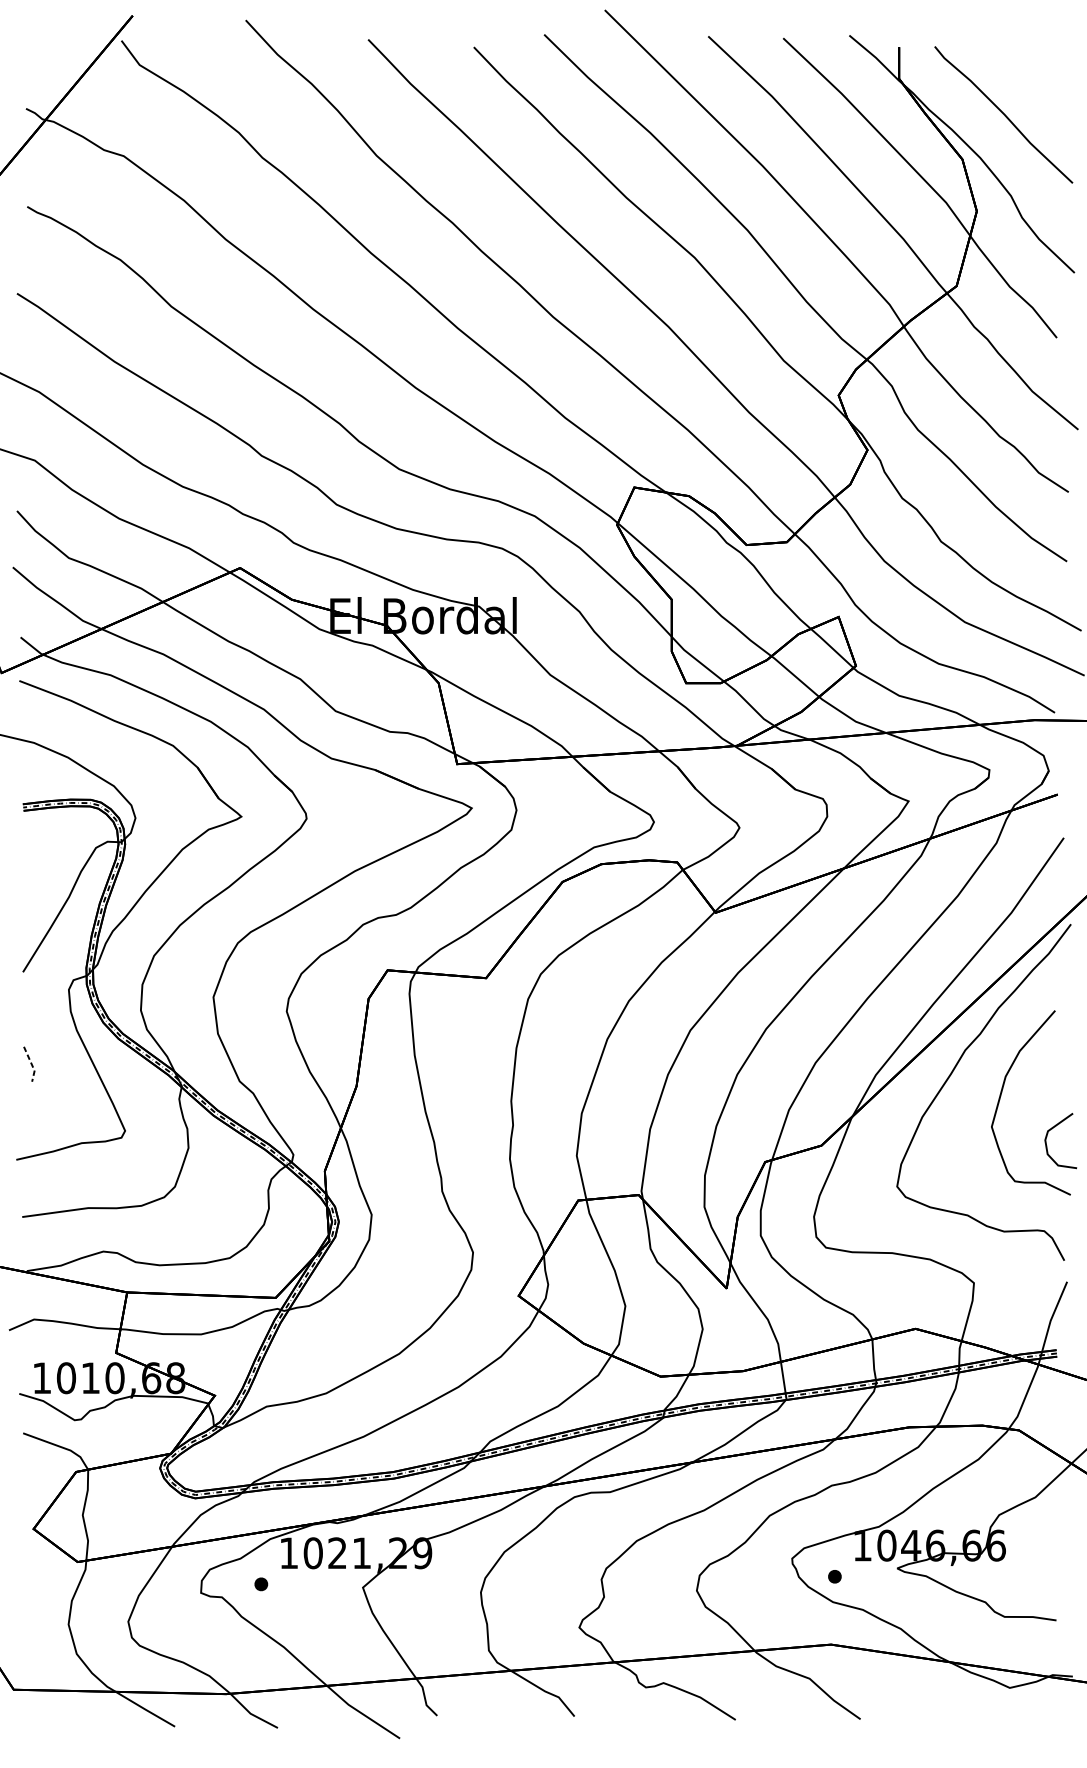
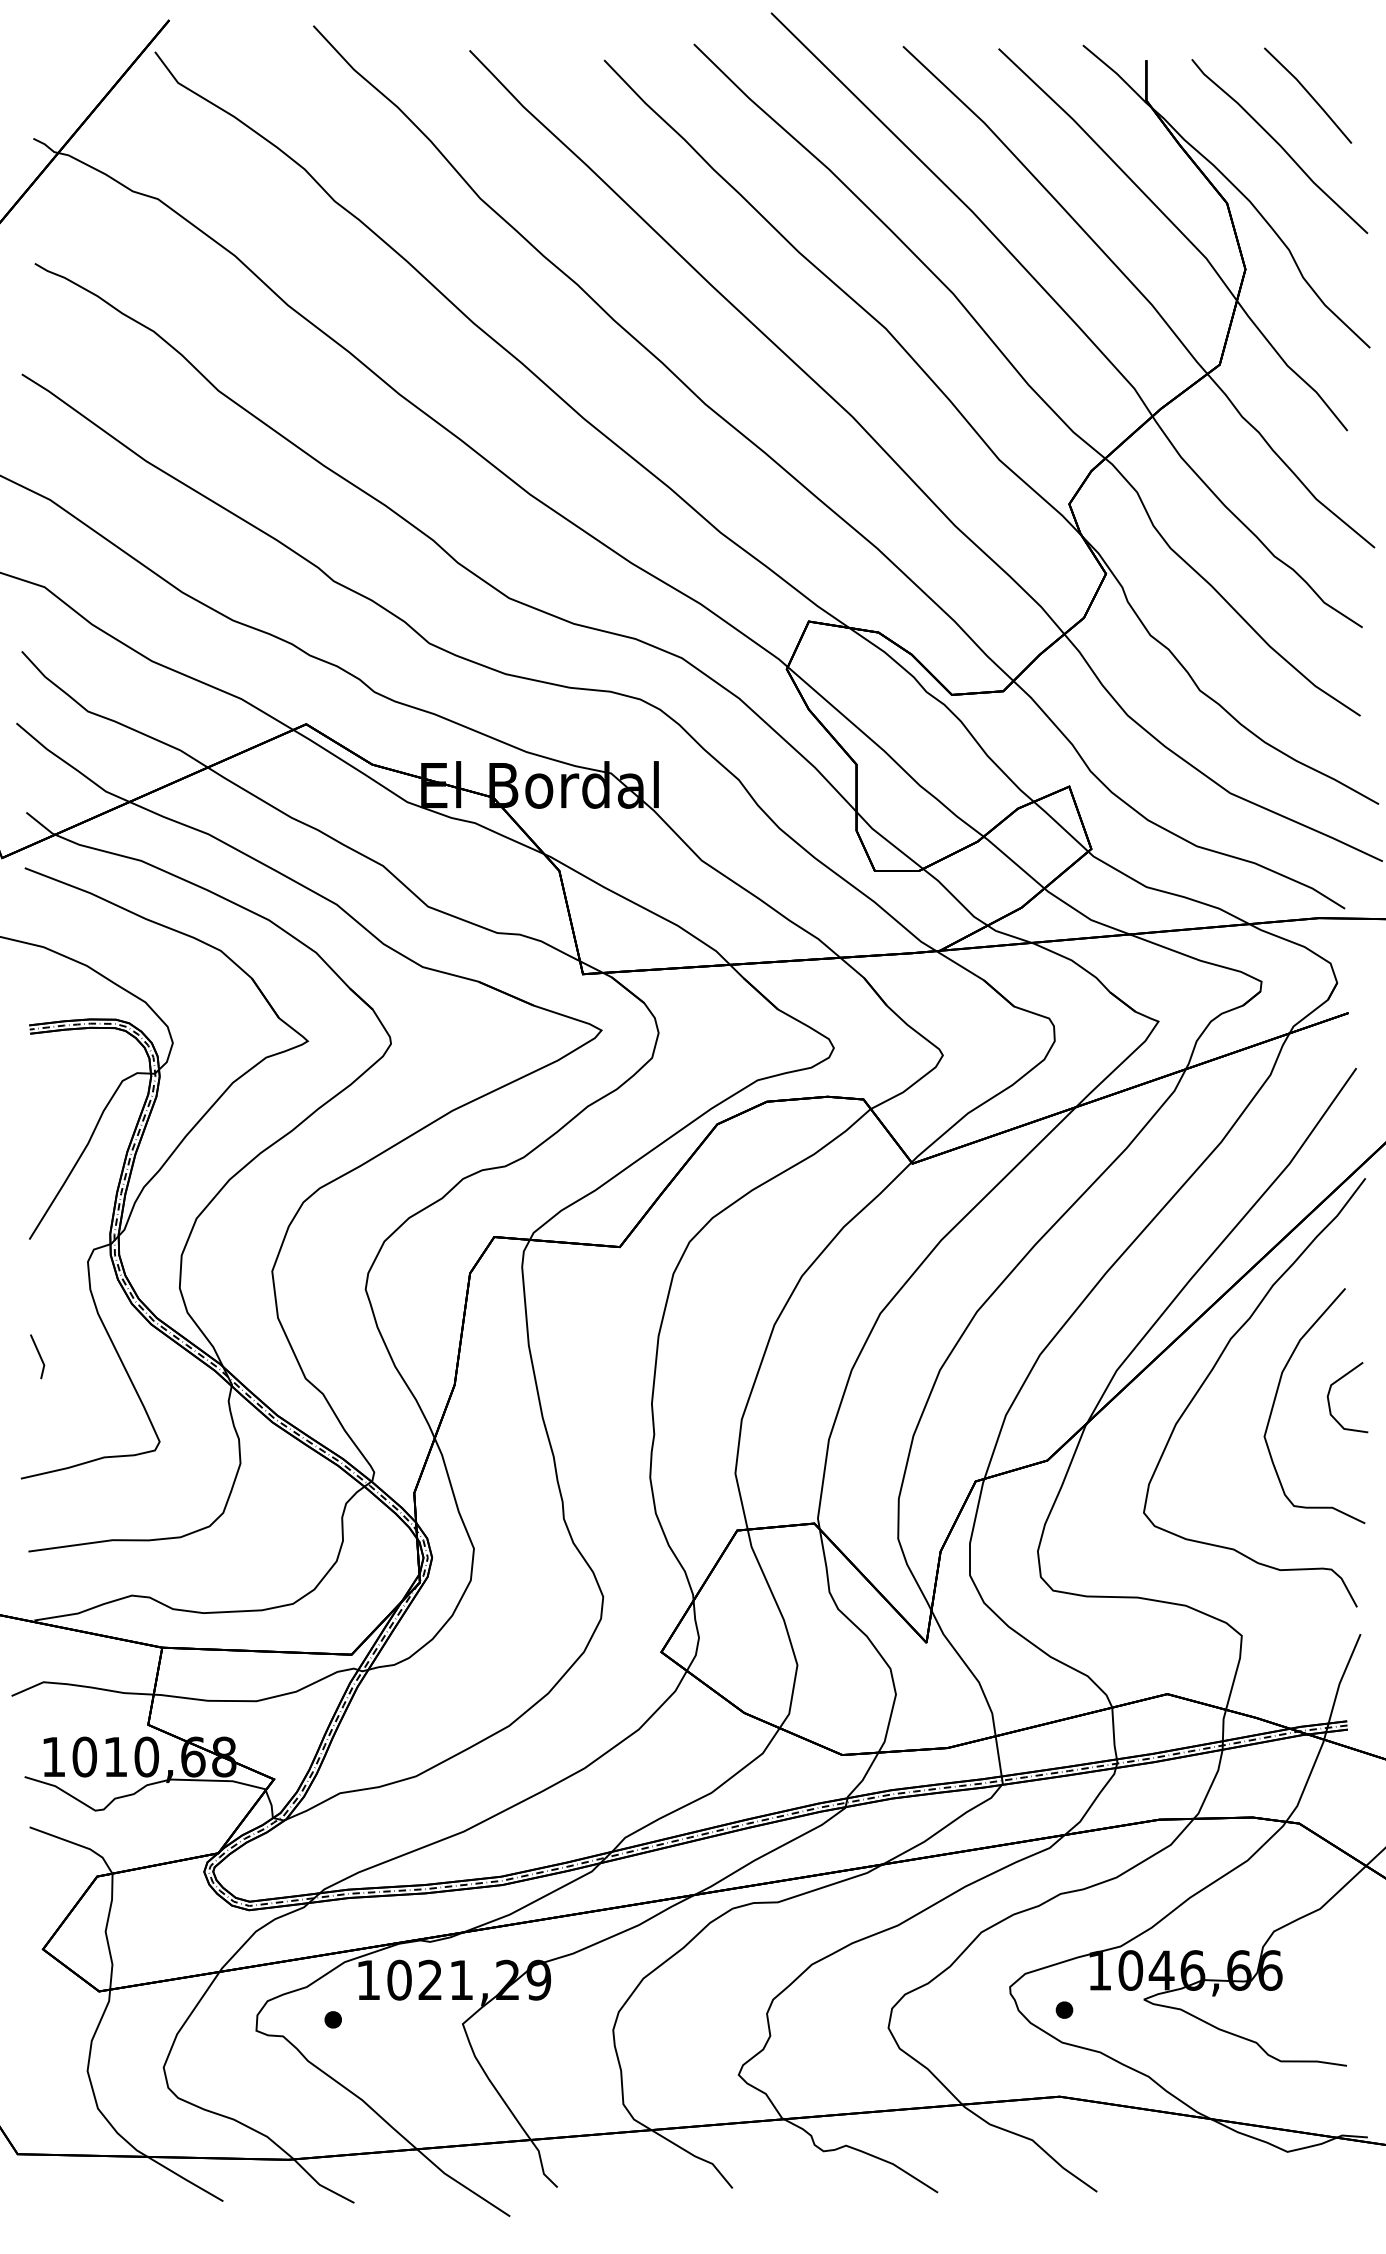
line: (1026, 74) -> (1308, 94), added
line: (31, 1064) -> (40, 1357), dashed -> solid
curve: (1047, 1136) -> (1330, 1391), moved

